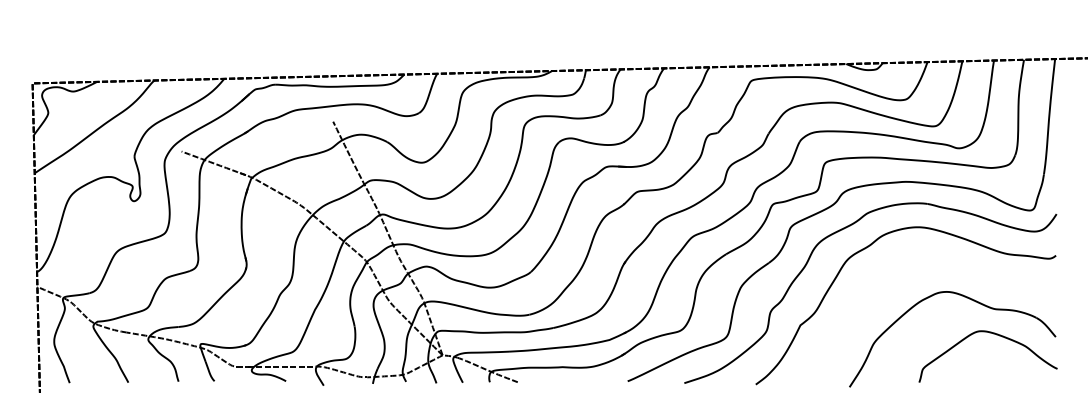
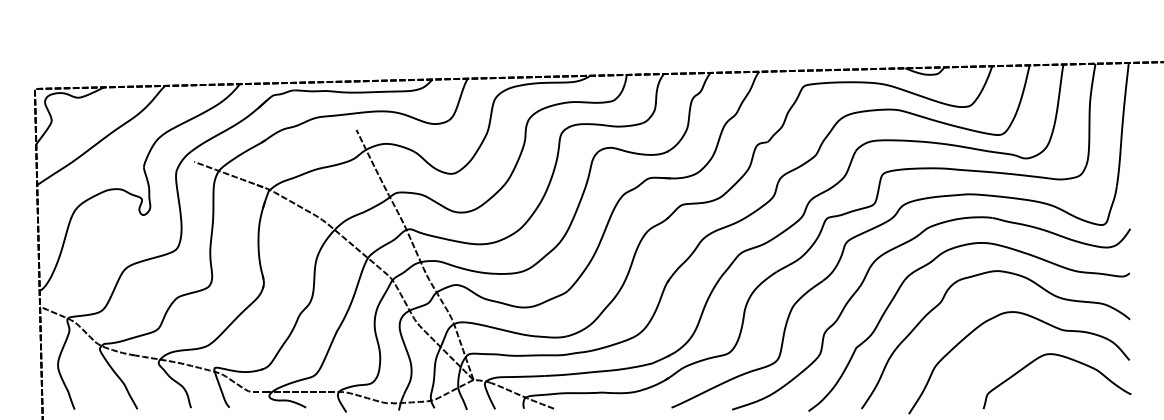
part: (879, 284) -> (940, 304), added

